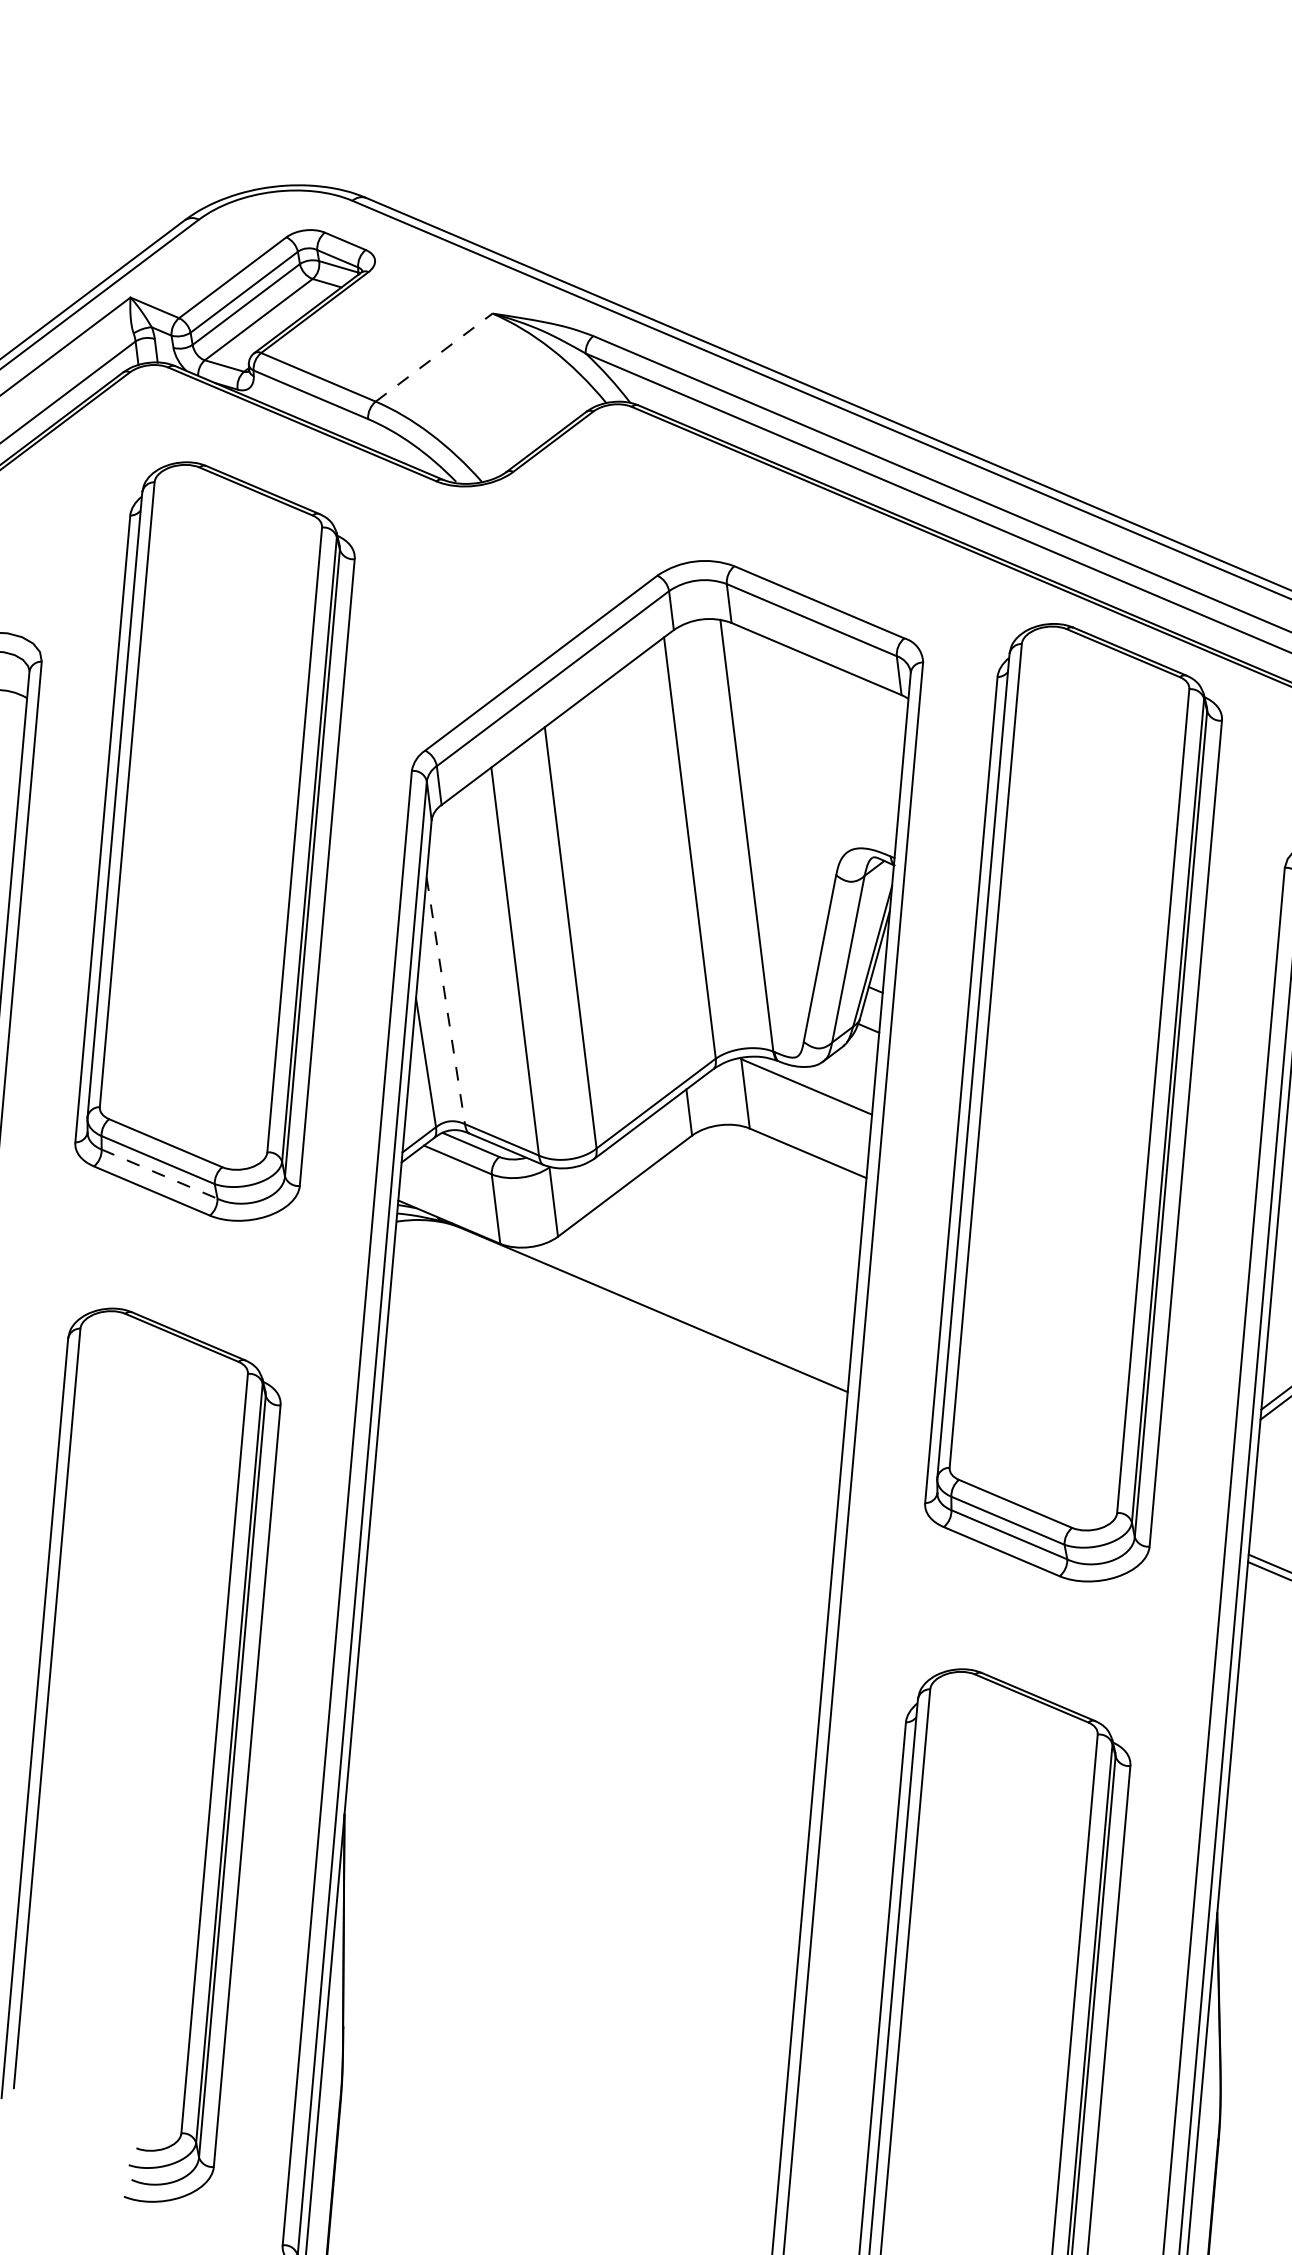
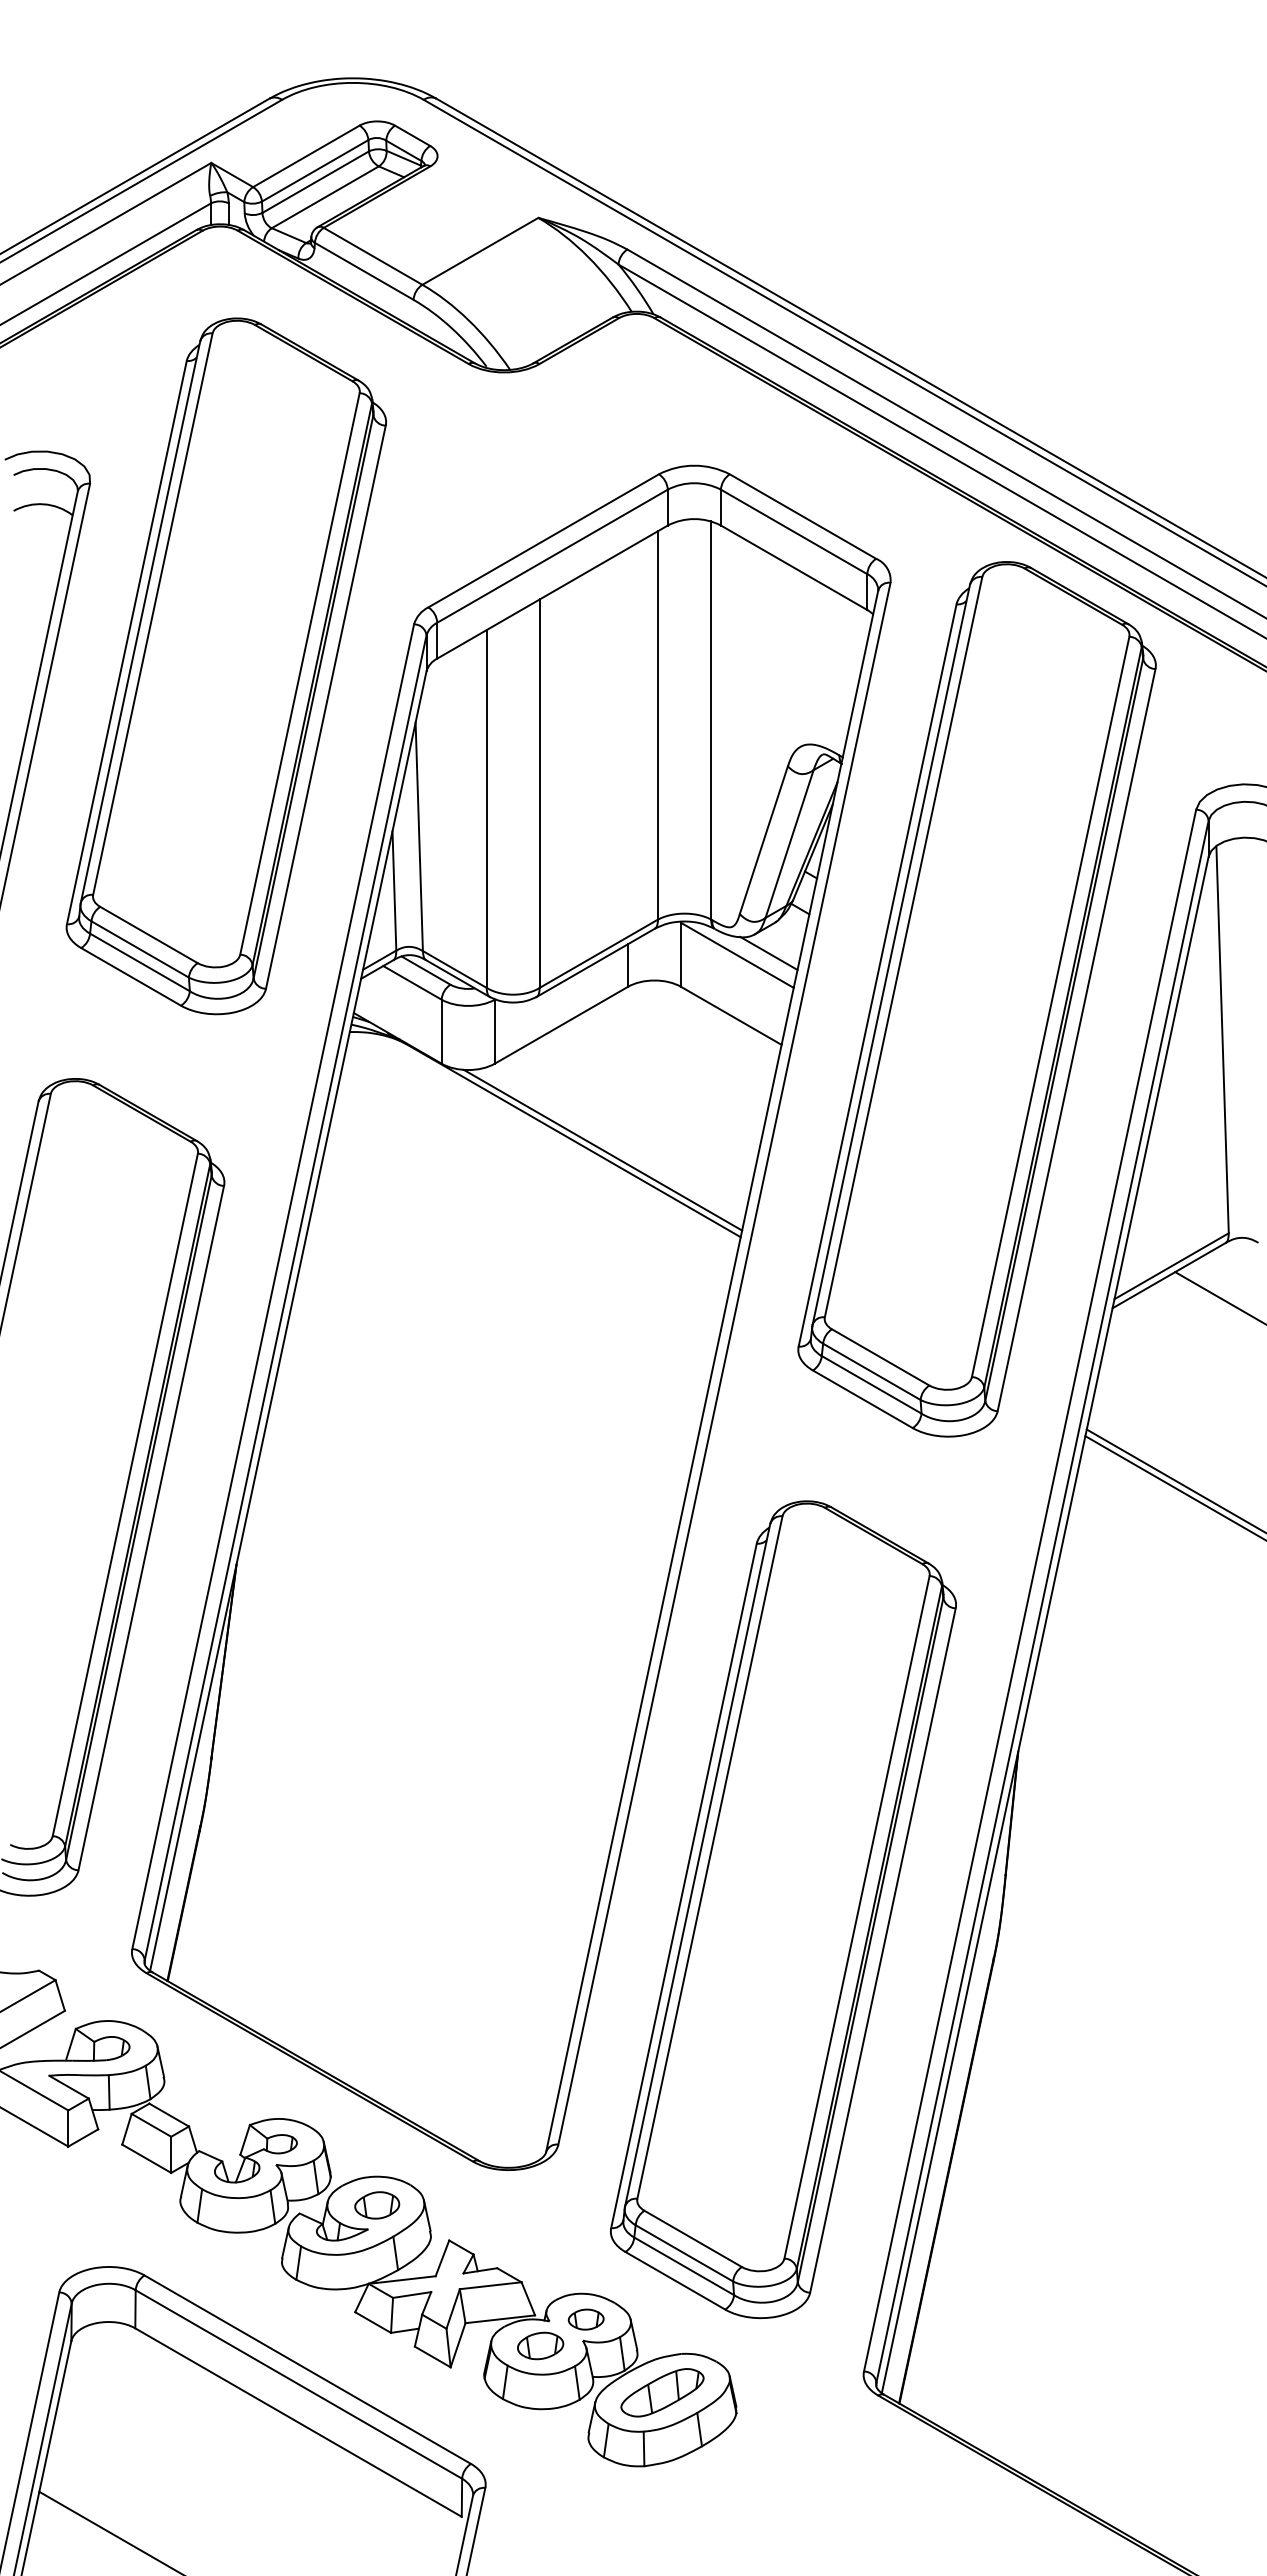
line: (434, 357) -> (480, 251), dashed -> solid
line: (446, 1001) -> (419, 837), dashed -> solid
line: (839, 1079) -> (768, 952), added
line: (159, 1174) -> (139, 962), dashed -> solid
line: (686, 1315) -> (602, 1149), added

